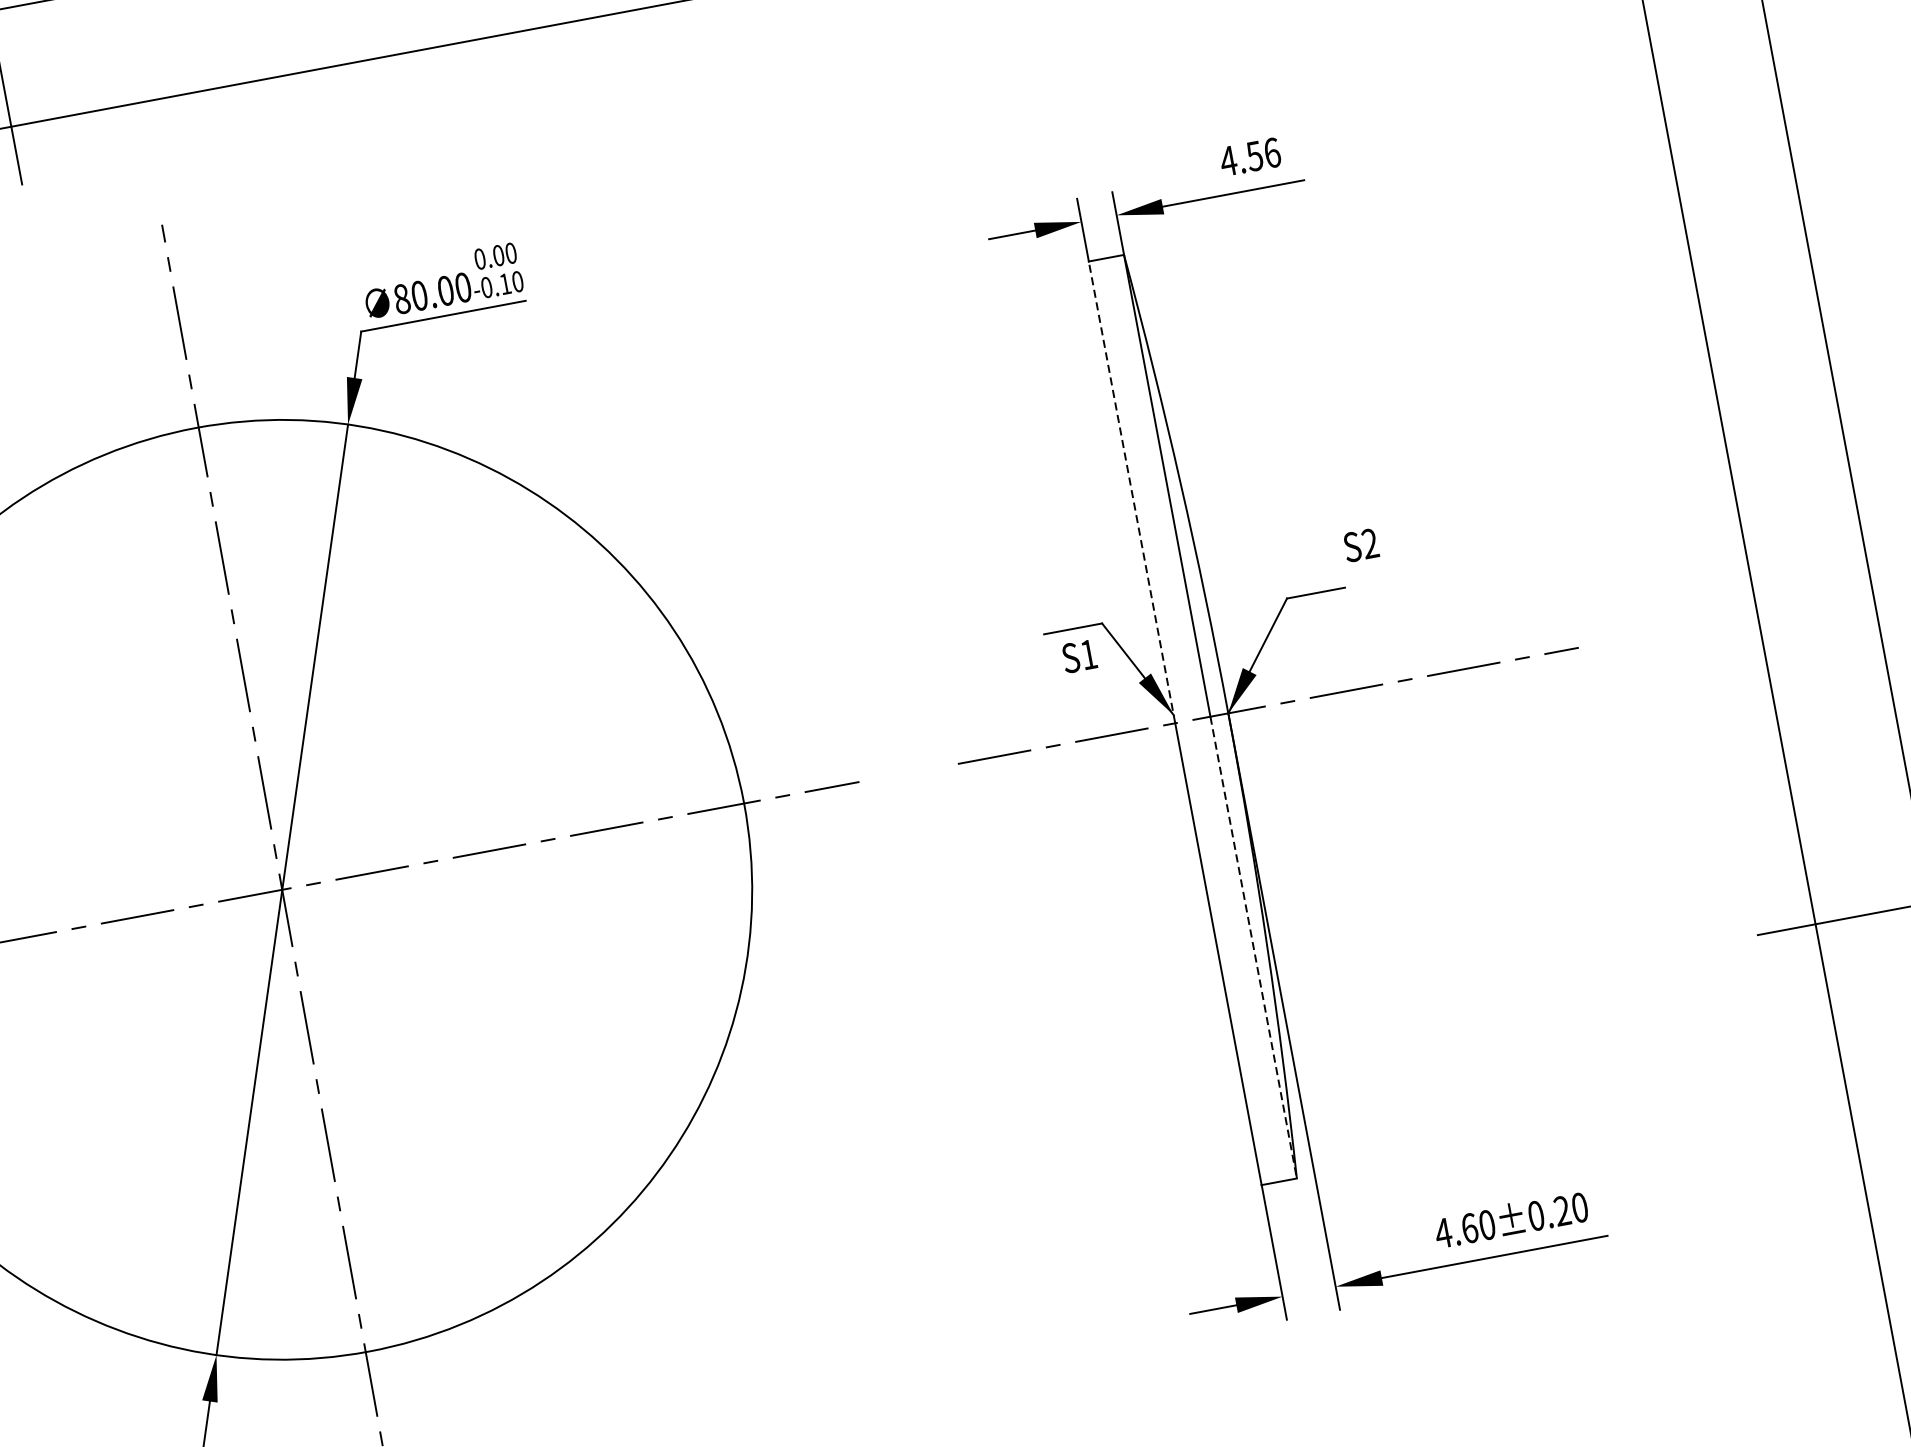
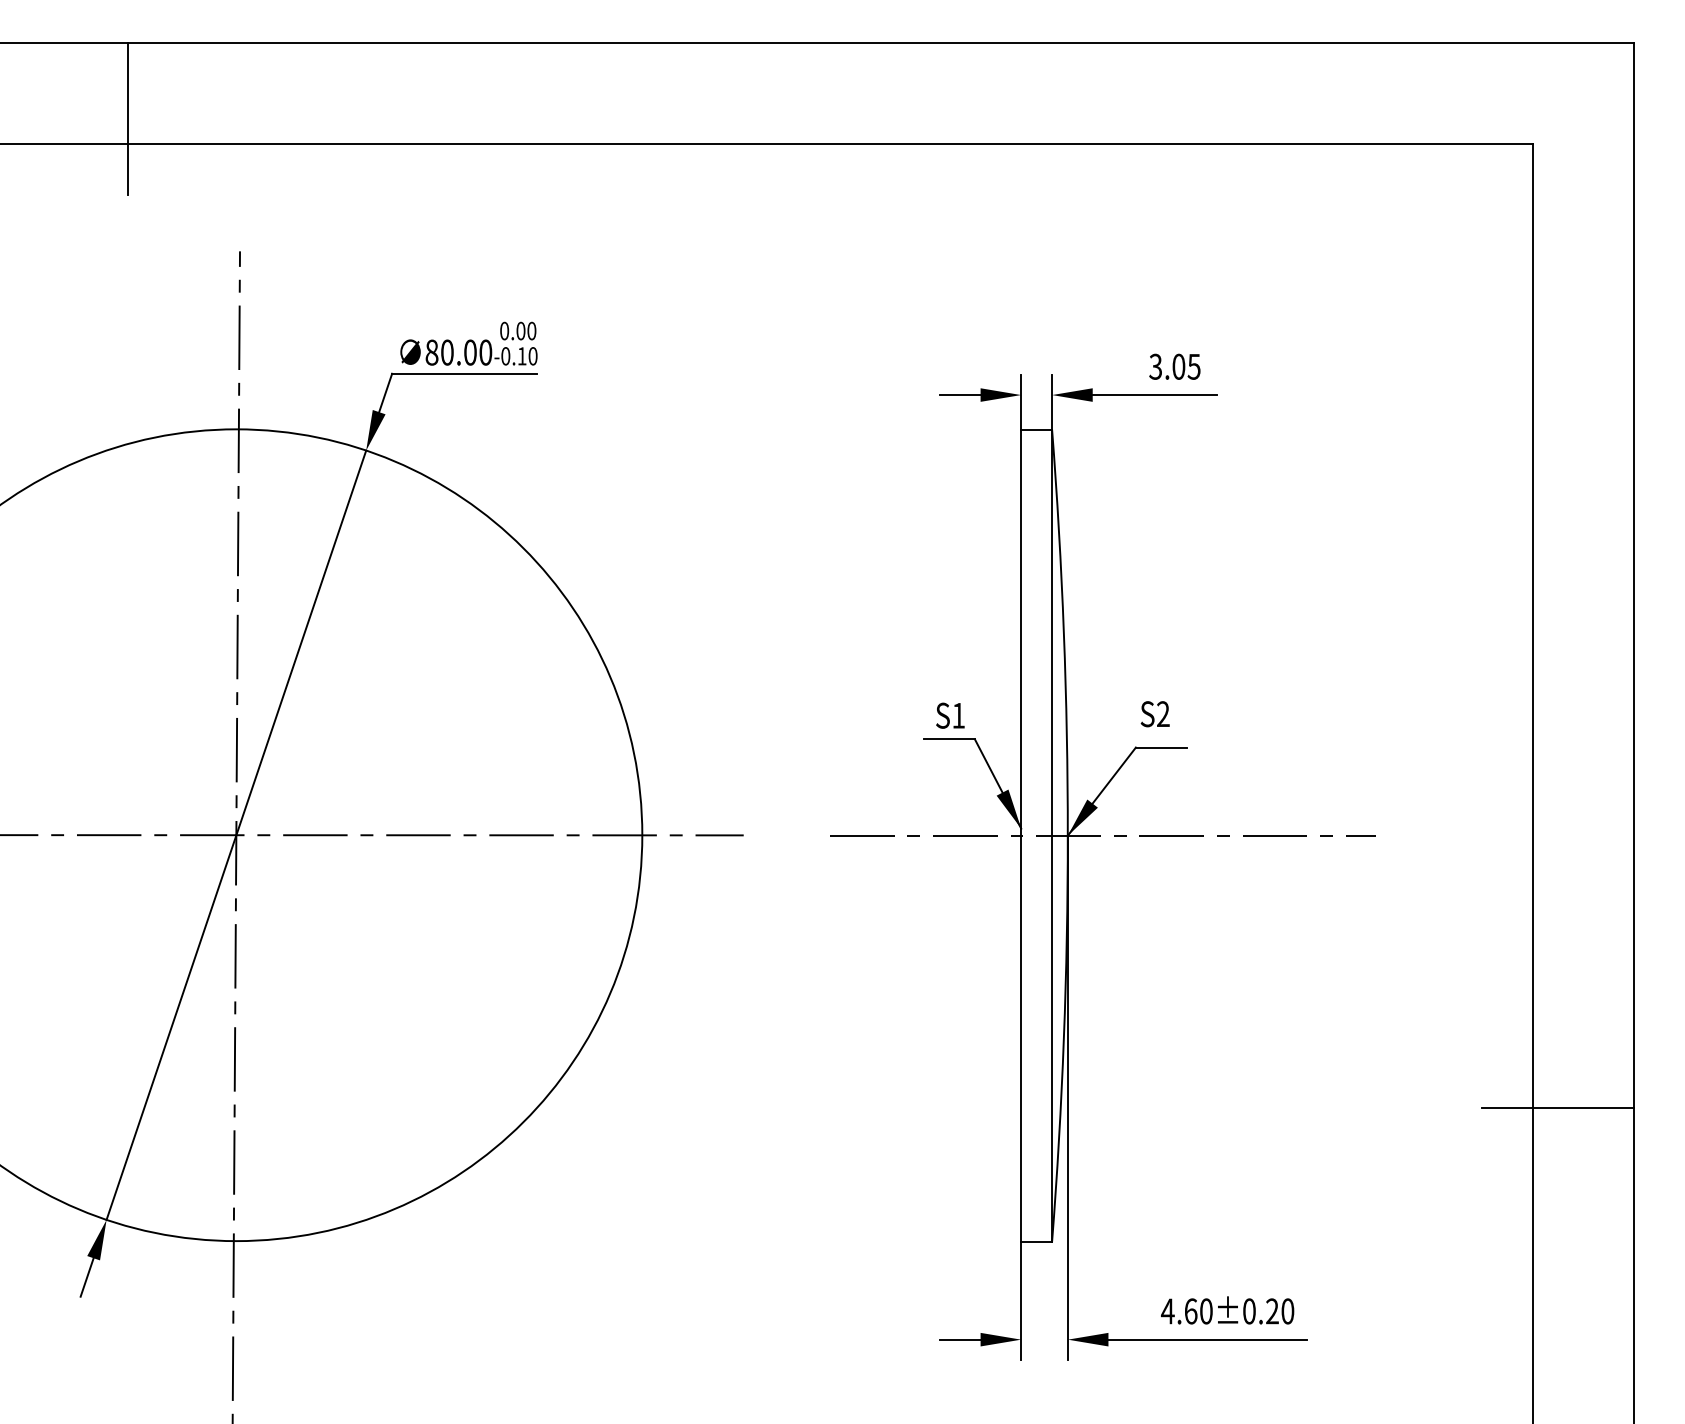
text: (1249, 156) -> (1174, 366), 4.56 -> 3.05
line: (1132, 491) -> (1021, 632), dashed -> solid
text: (1360, 545) -> (1154, 714), moved
text: (1079, 656) -> (950, 715), moved
line: (1254, 947) -> (1052, 1038), dashed -> solid

